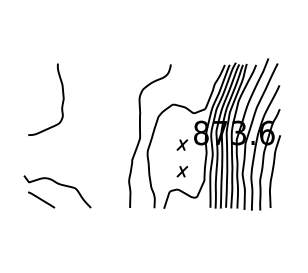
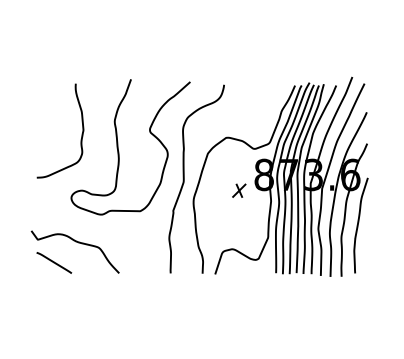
curve: (91, 115) -> (119, 151), added
part: (182, 171) -> (239, 225), removed

